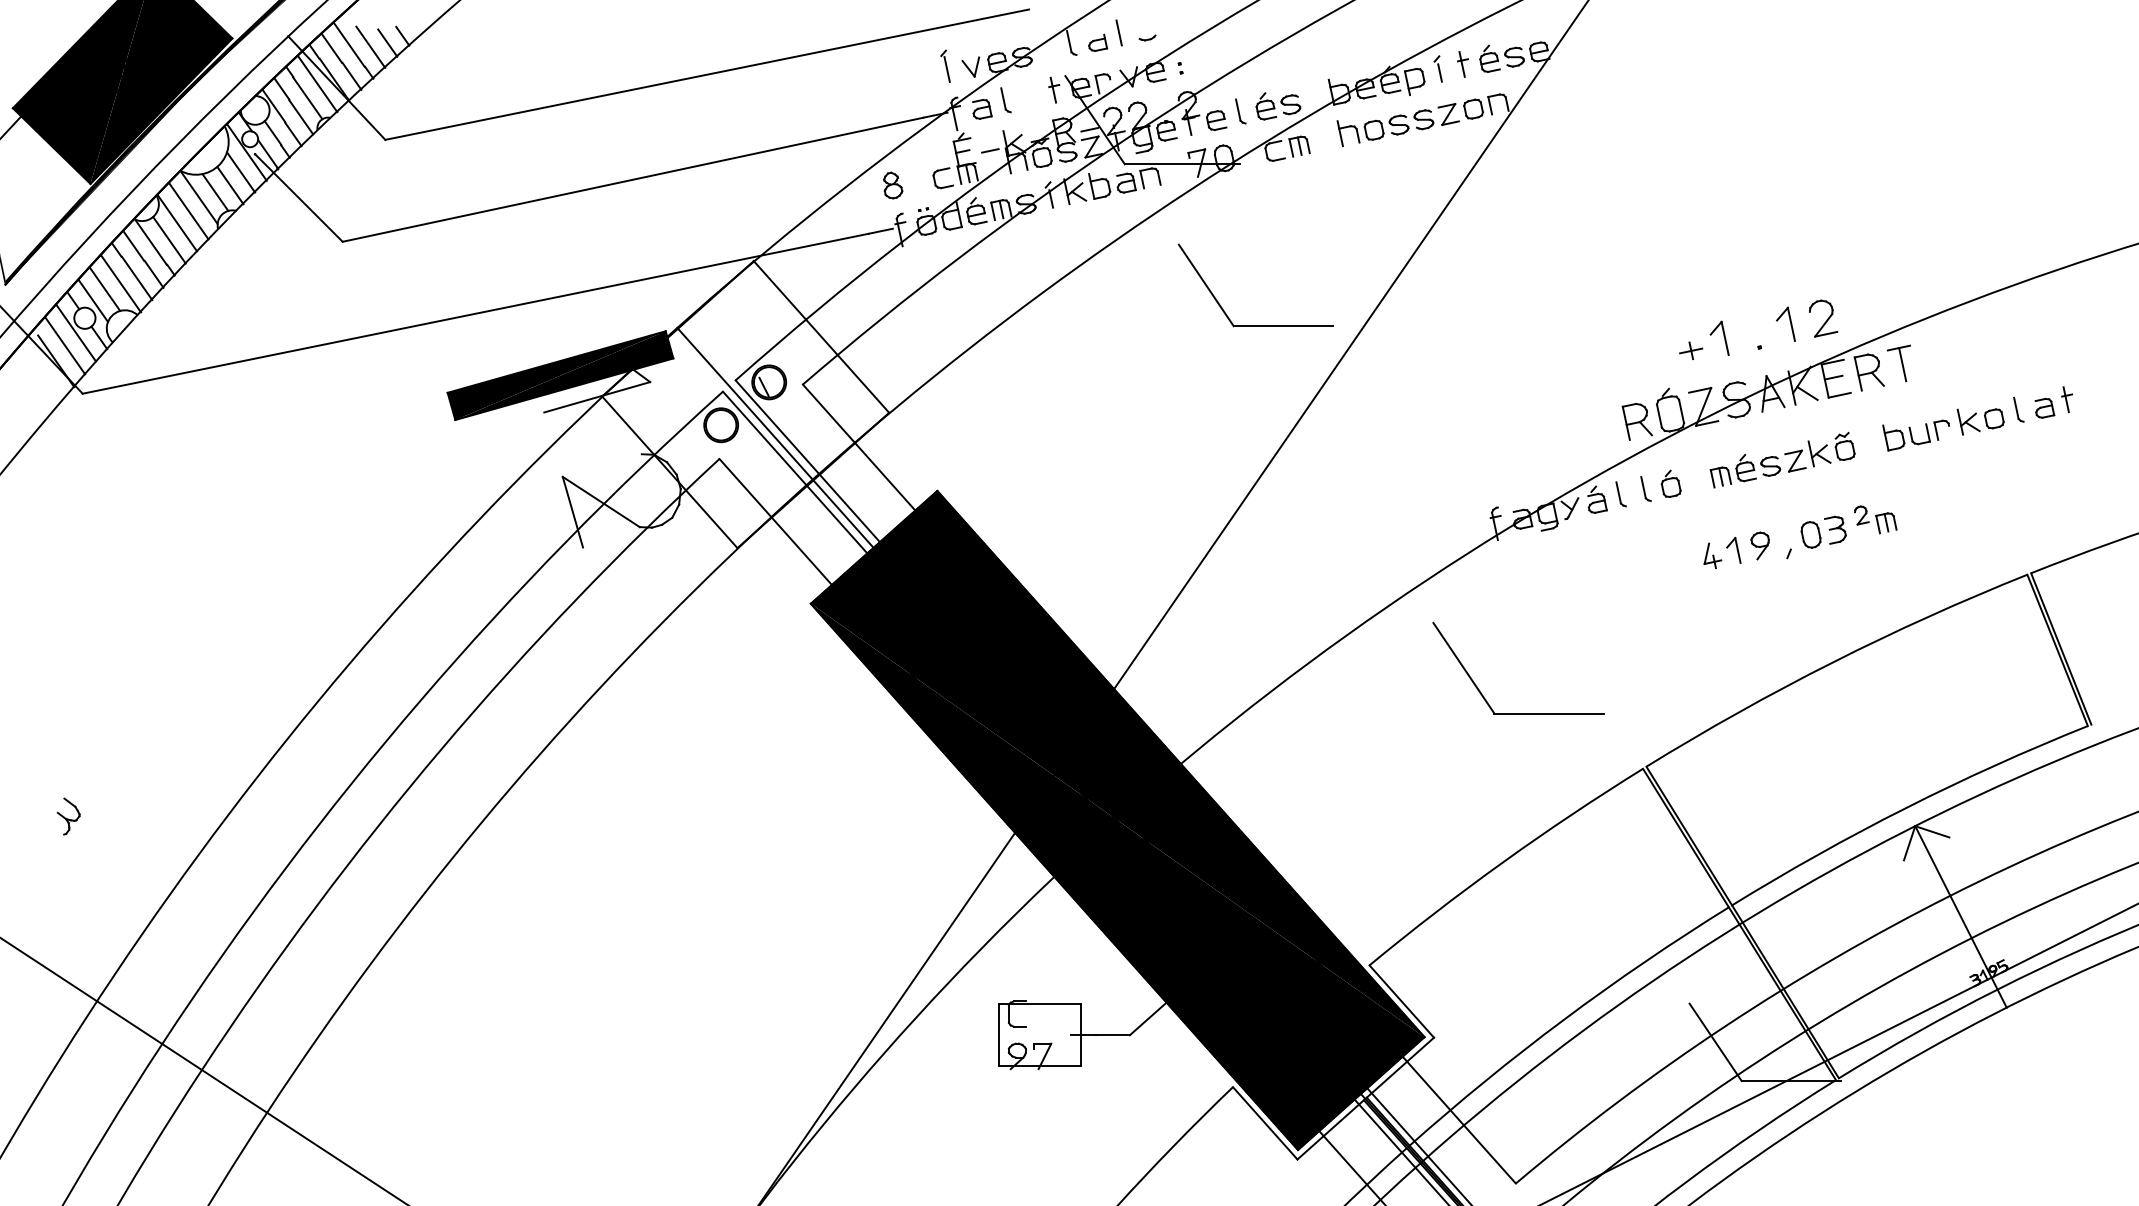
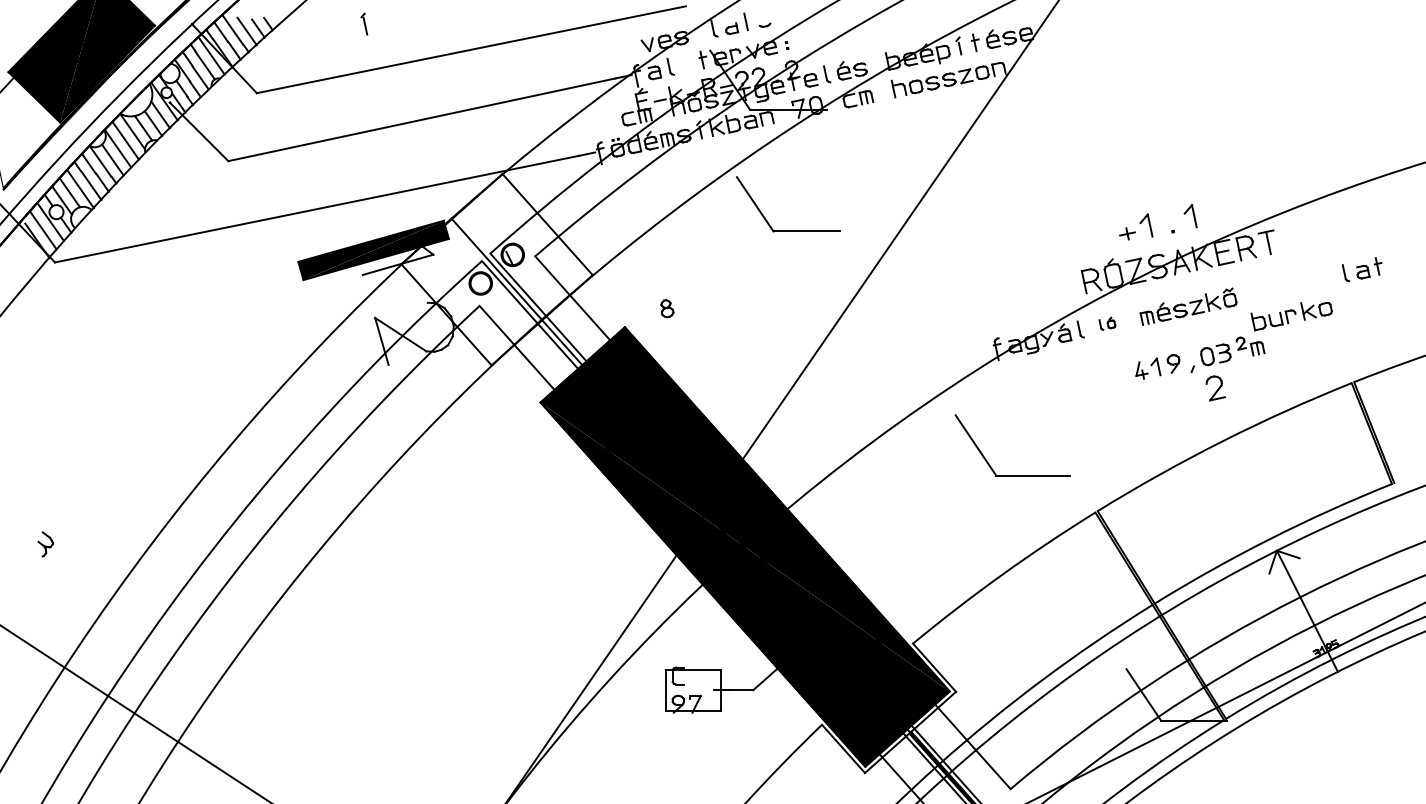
part: (945, 65) -> (364, 23), moved
part: (893, 185) -> (667, 308), moved
part: (1823, 318) -> (1215, 388), moved
part: (1256, 324) -> (788, 230), moved
part: (1943, 429) -> (1291, 316), moved
part: (1661, 485) -> (1107, 323), size x0.6

